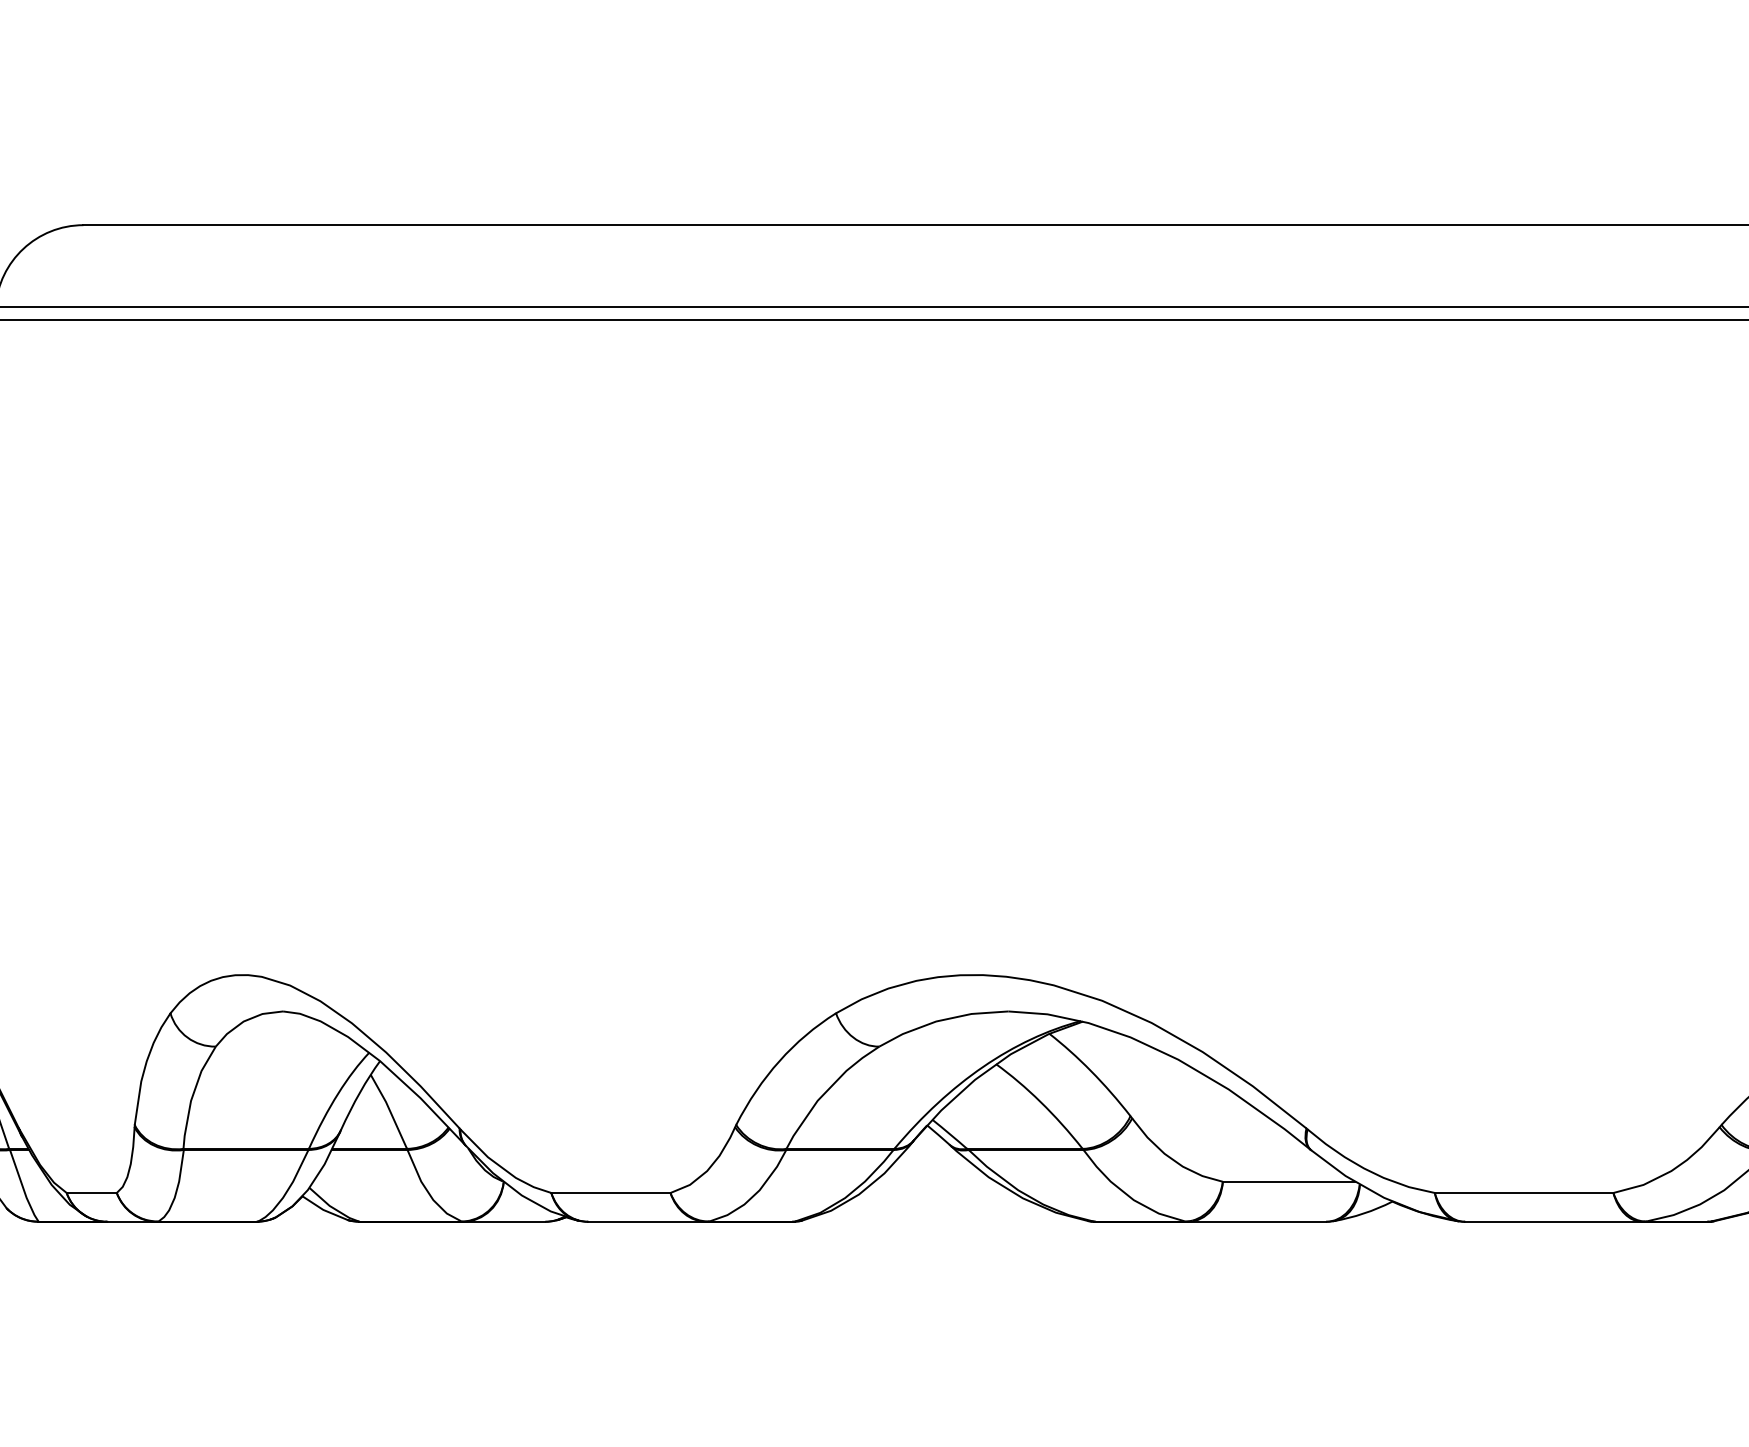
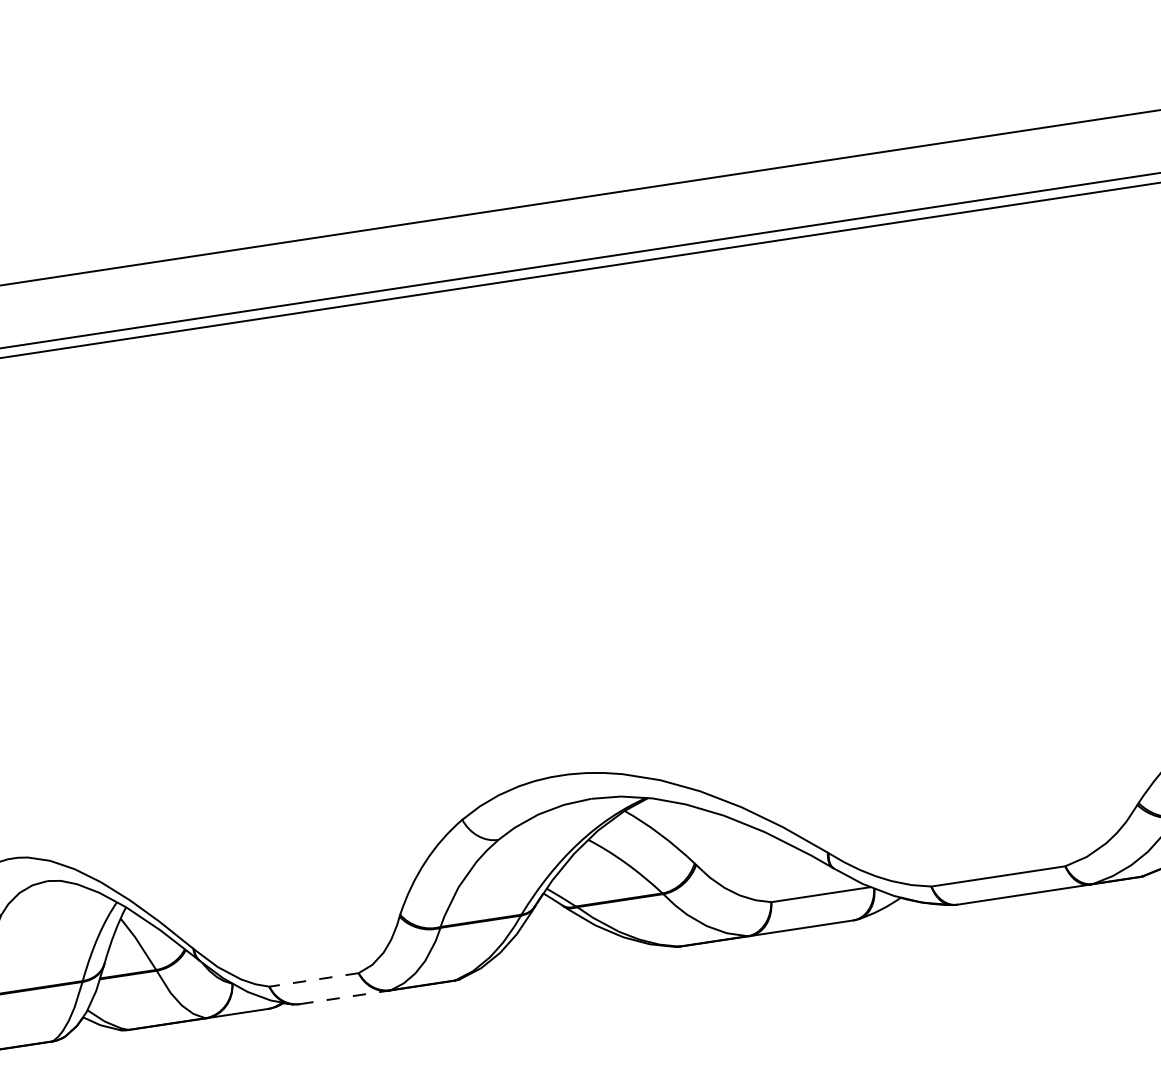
line: (610, 1192) -> (313, 979), solid -> dashed
line: (647, 1221) -> (344, 997), solid -> dashed

